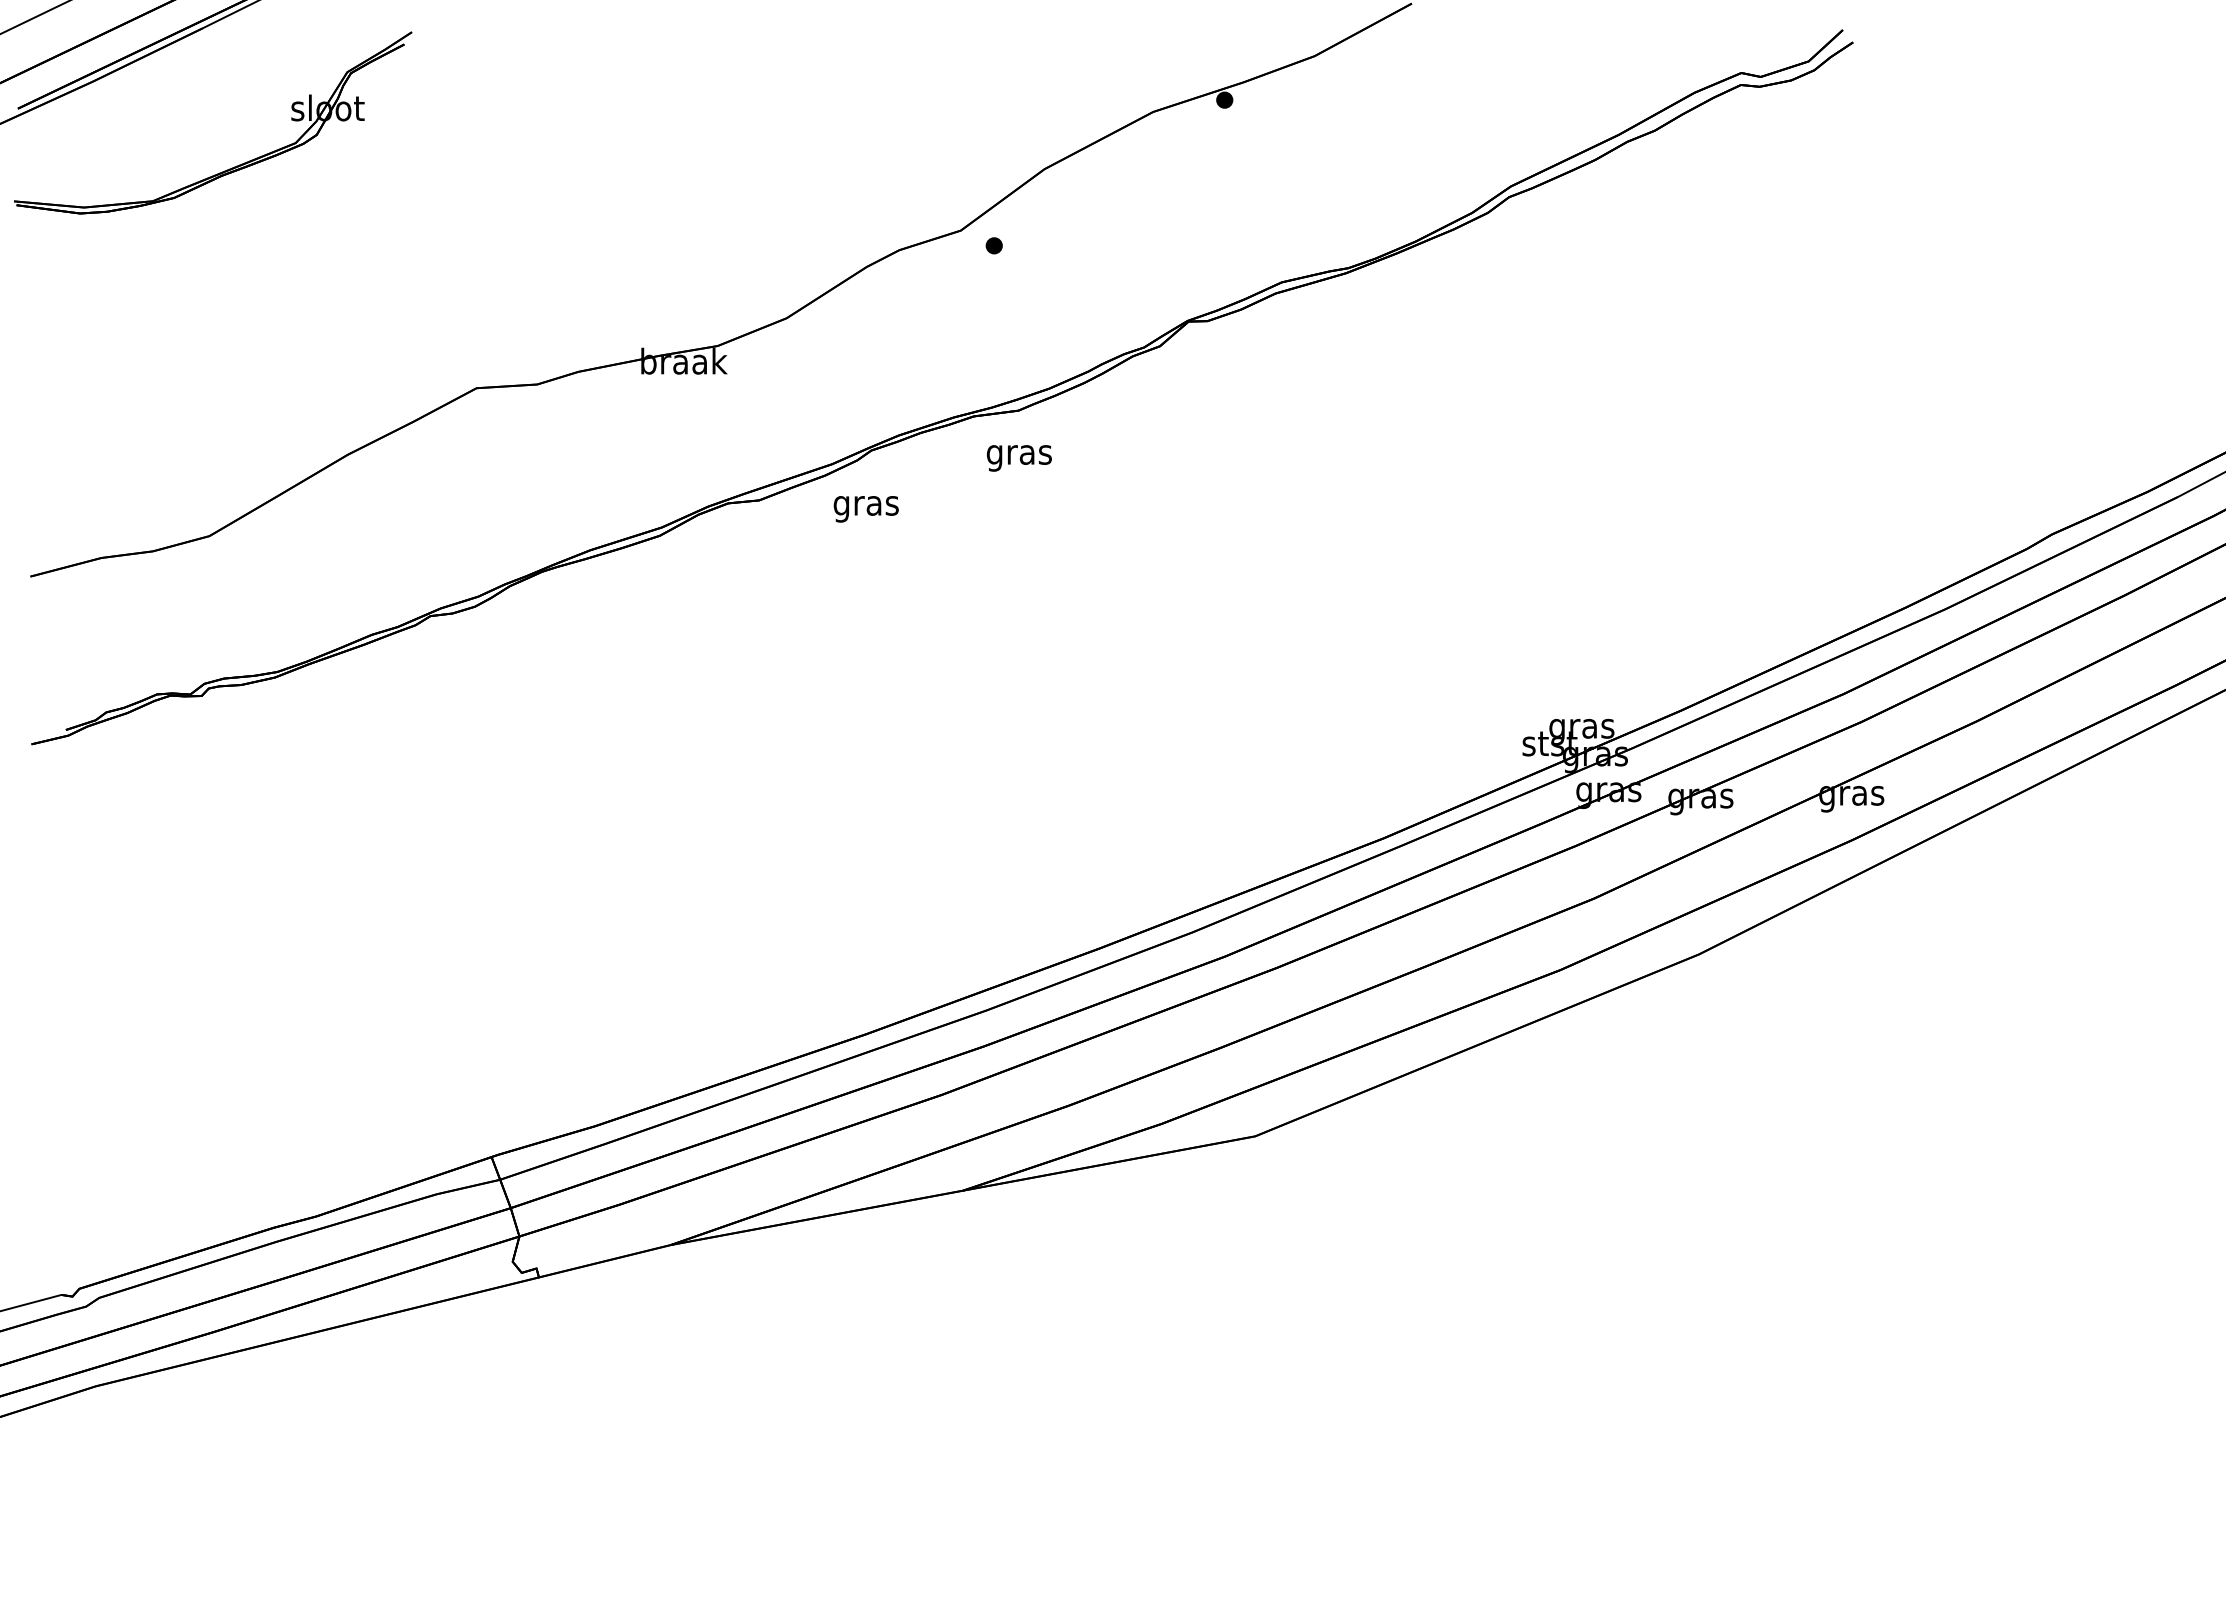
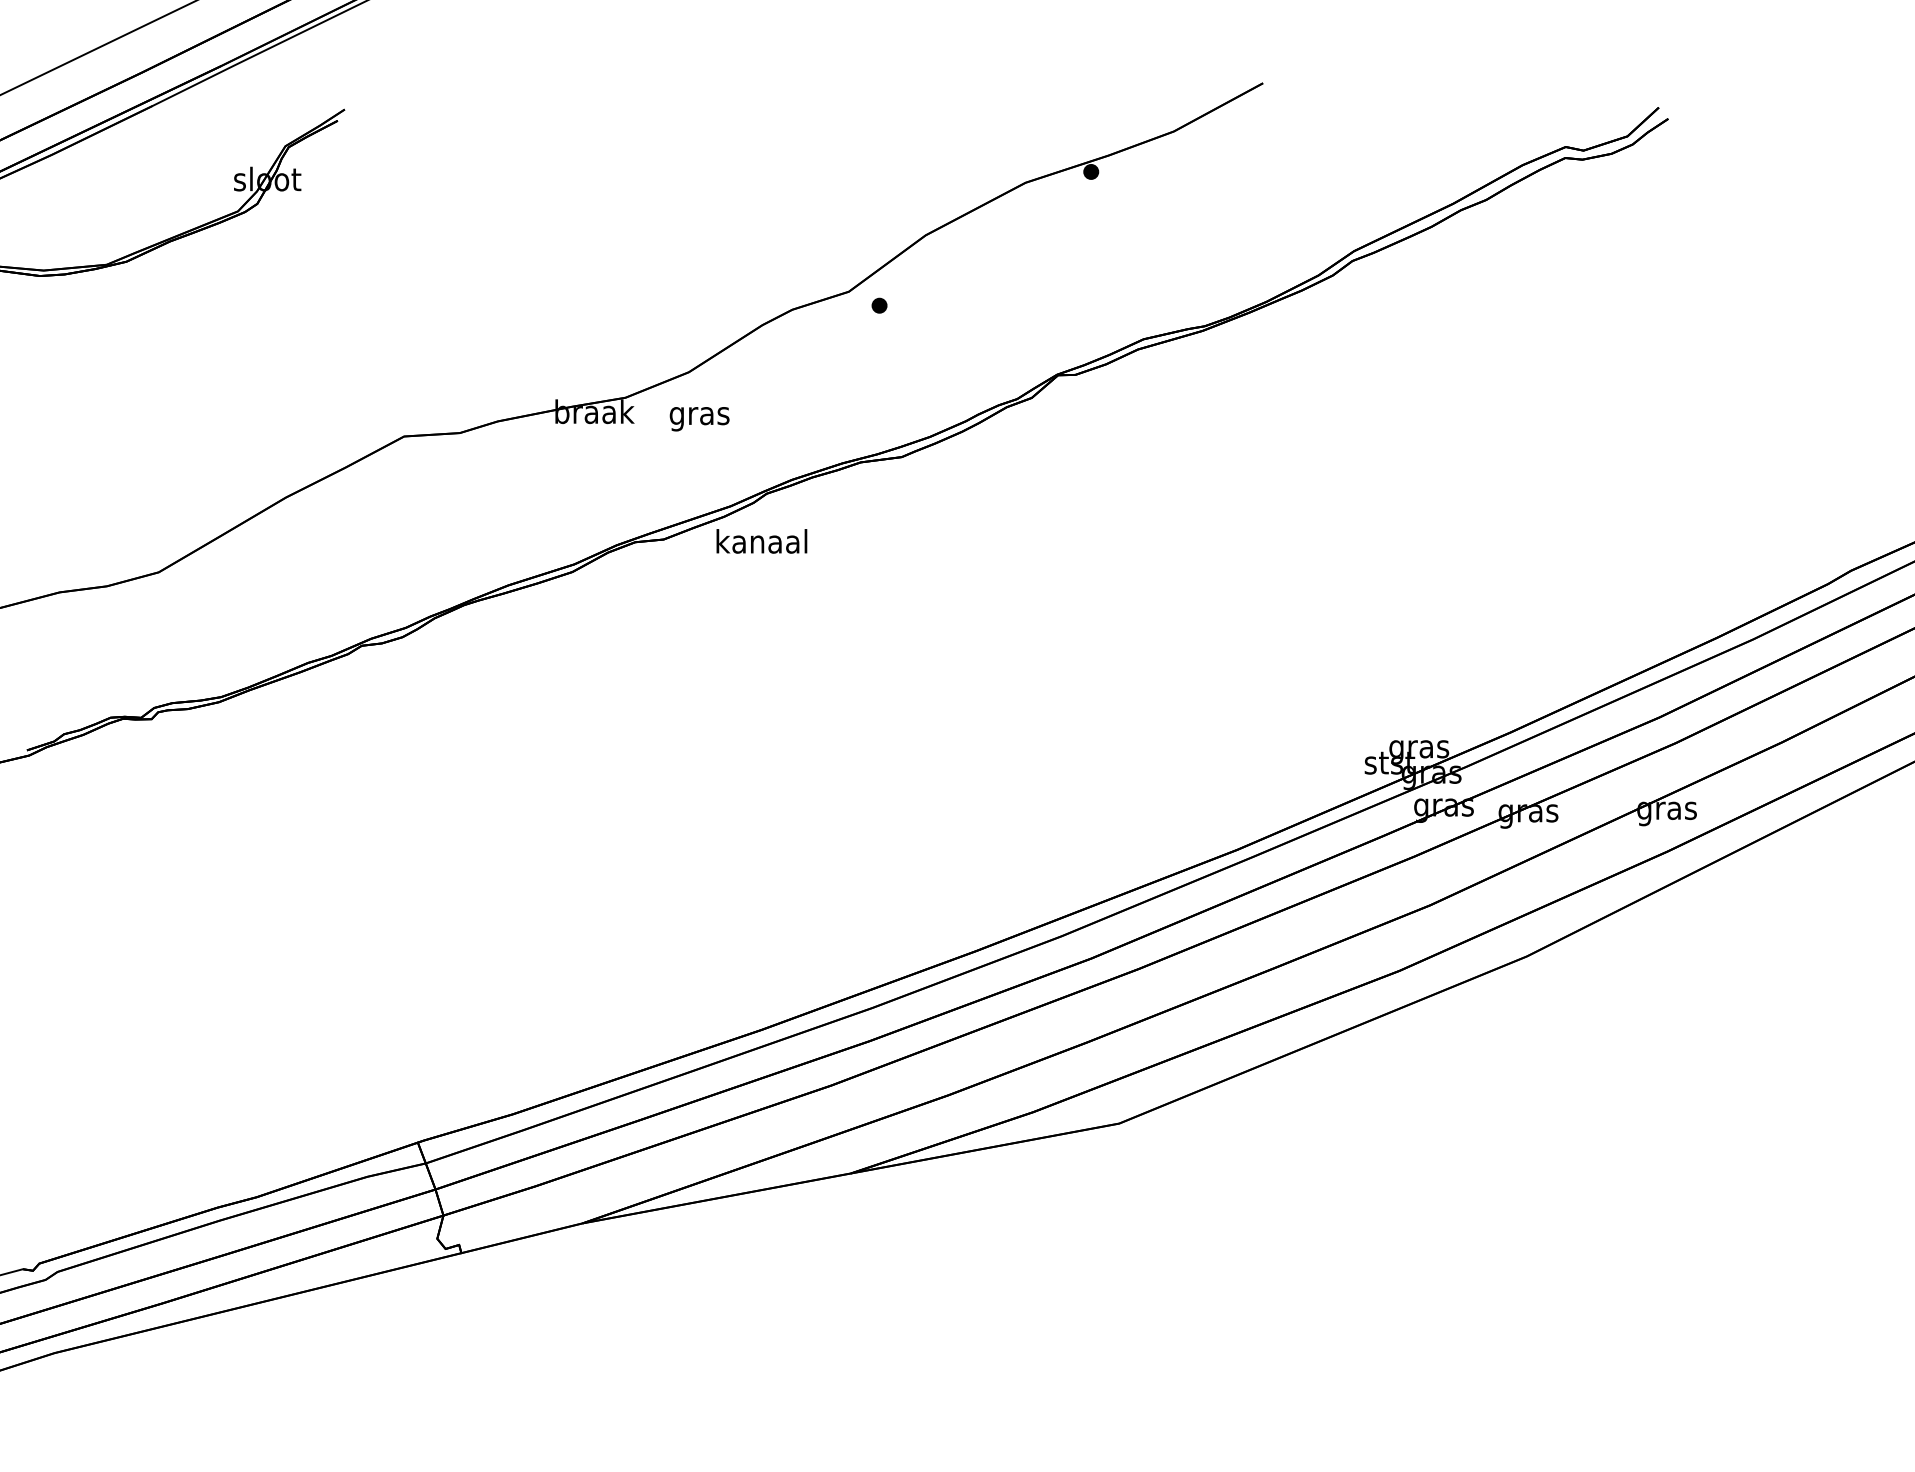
text: (1018, 458) -> (698, 419), moved
text: (865, 505) -> (761, 544), gras -> kanaal

